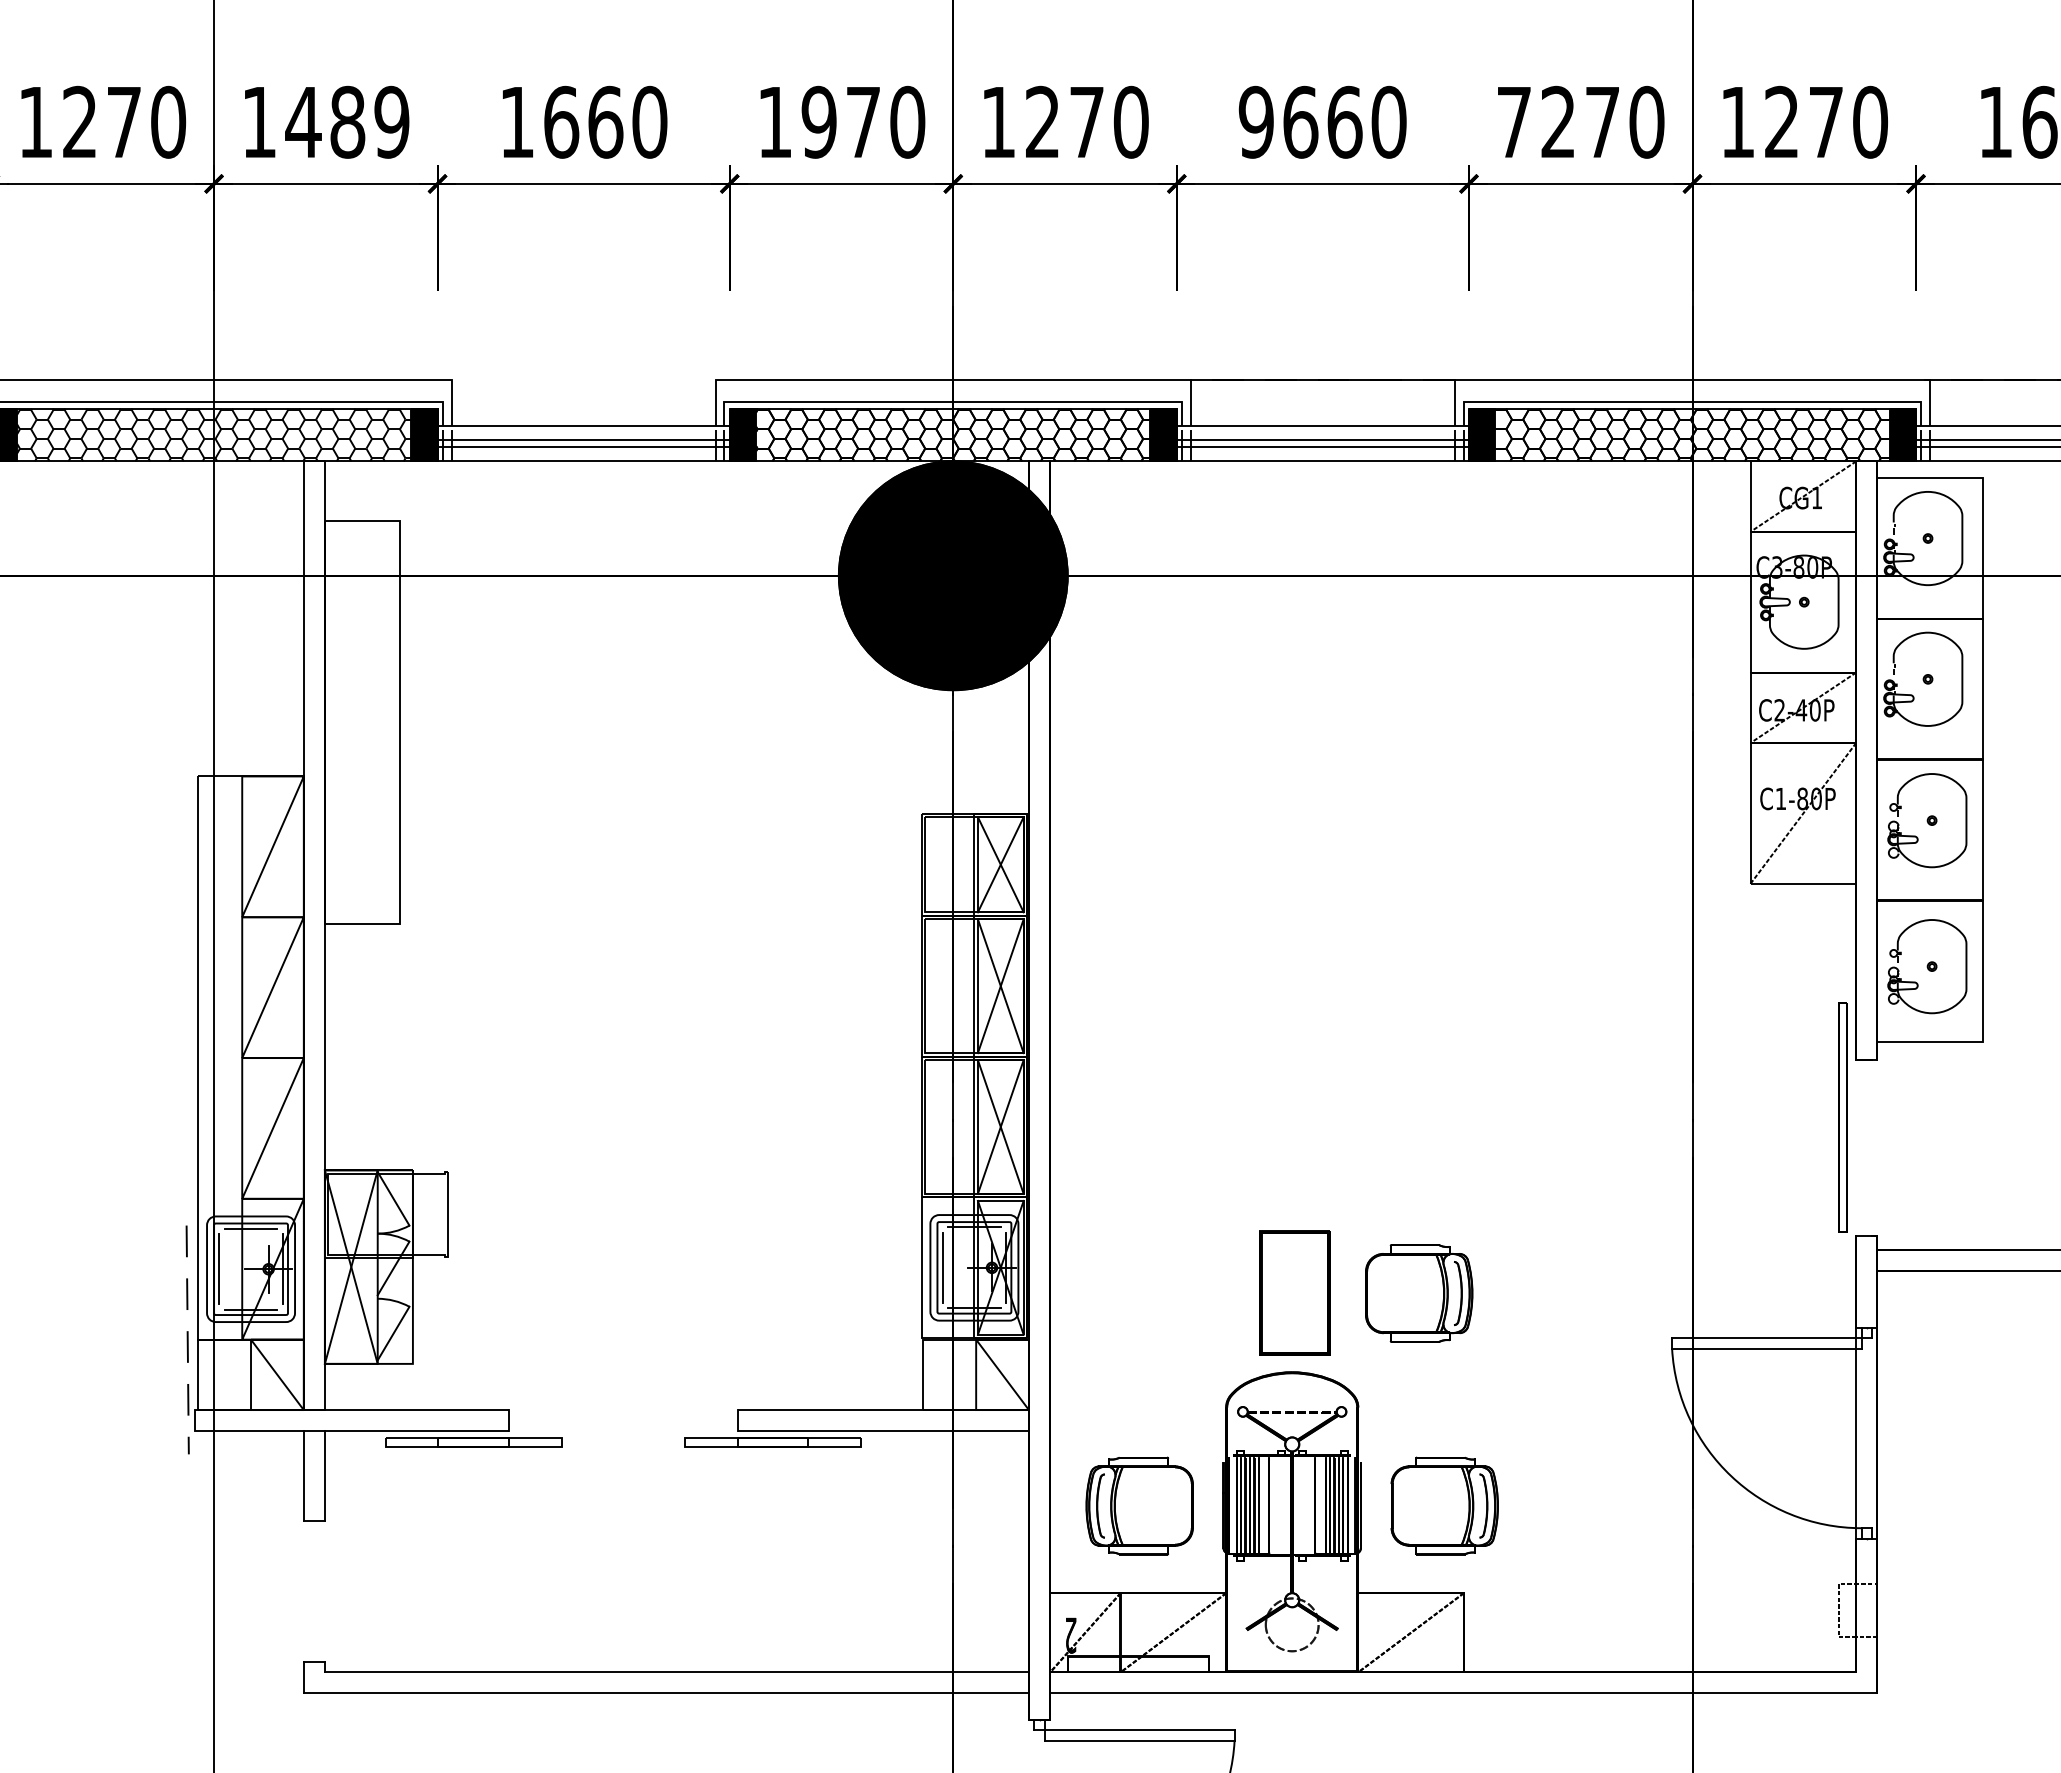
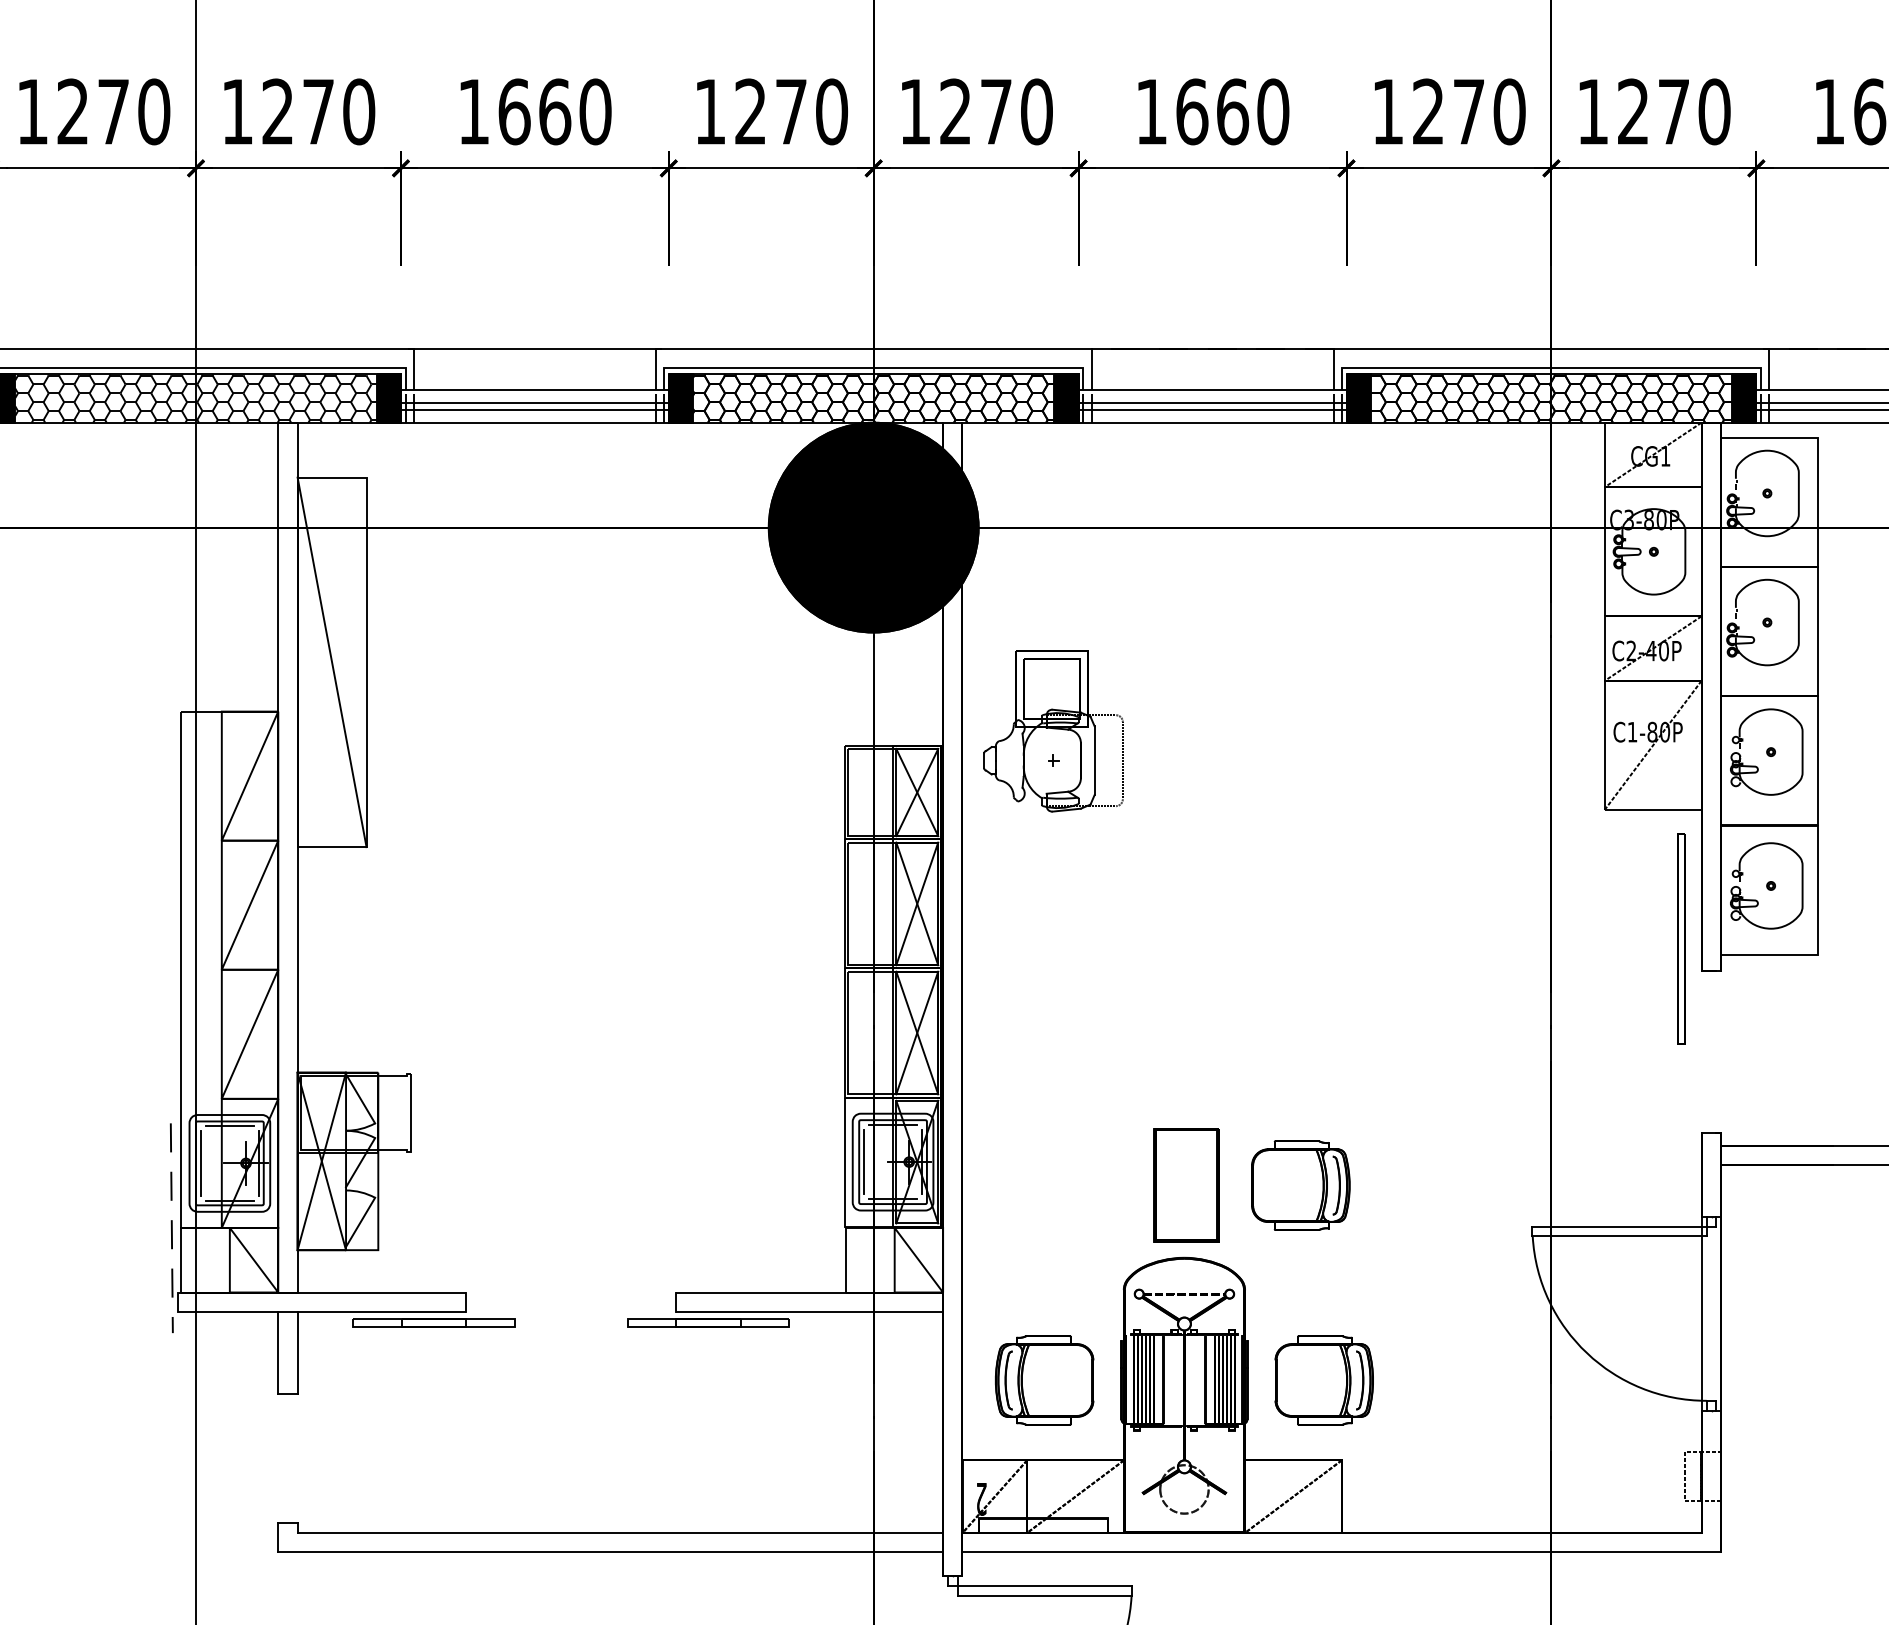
text: (347, 121) -> (318, 111), 1489 -> 1270
text: (818, 121) -> (750, 111), 1970 -> 1270
text: (1255, 121) -> (1150, 111), 9660 -> 1660
text: (1514, 122) -> (1388, 112), 7270 -> 1270
line: (583, 380) -> (534, 348), added
line: (362, 722) -> (332, 662), added
part: (1148, 797) -> (1052, 730), added
part: (1842, 1117) -> (1680, 939), moved

